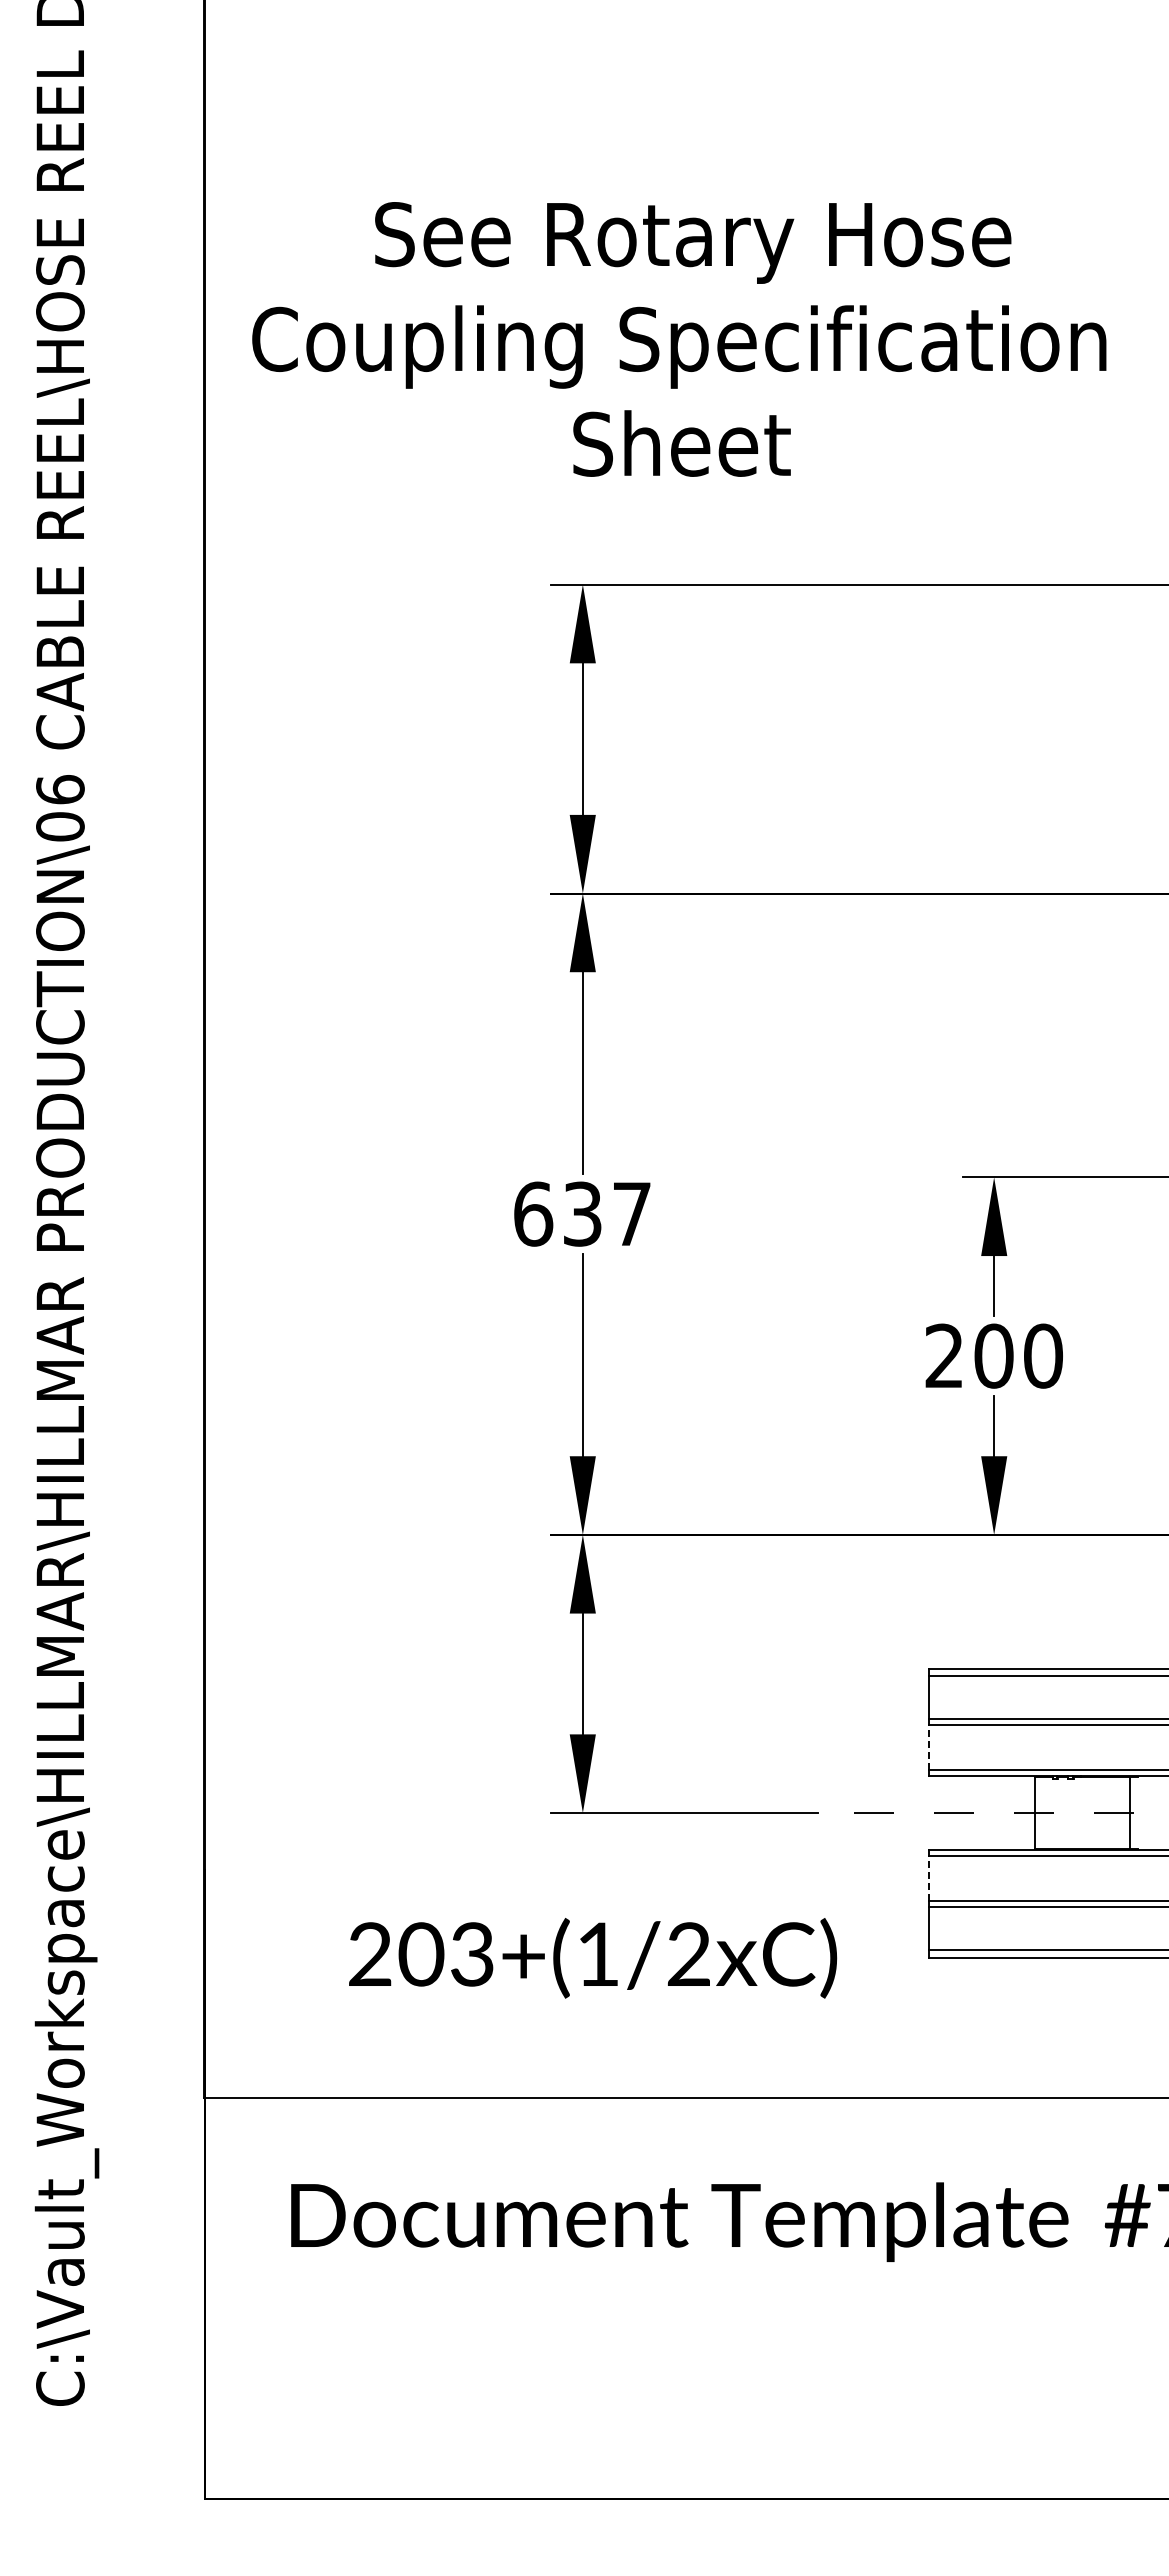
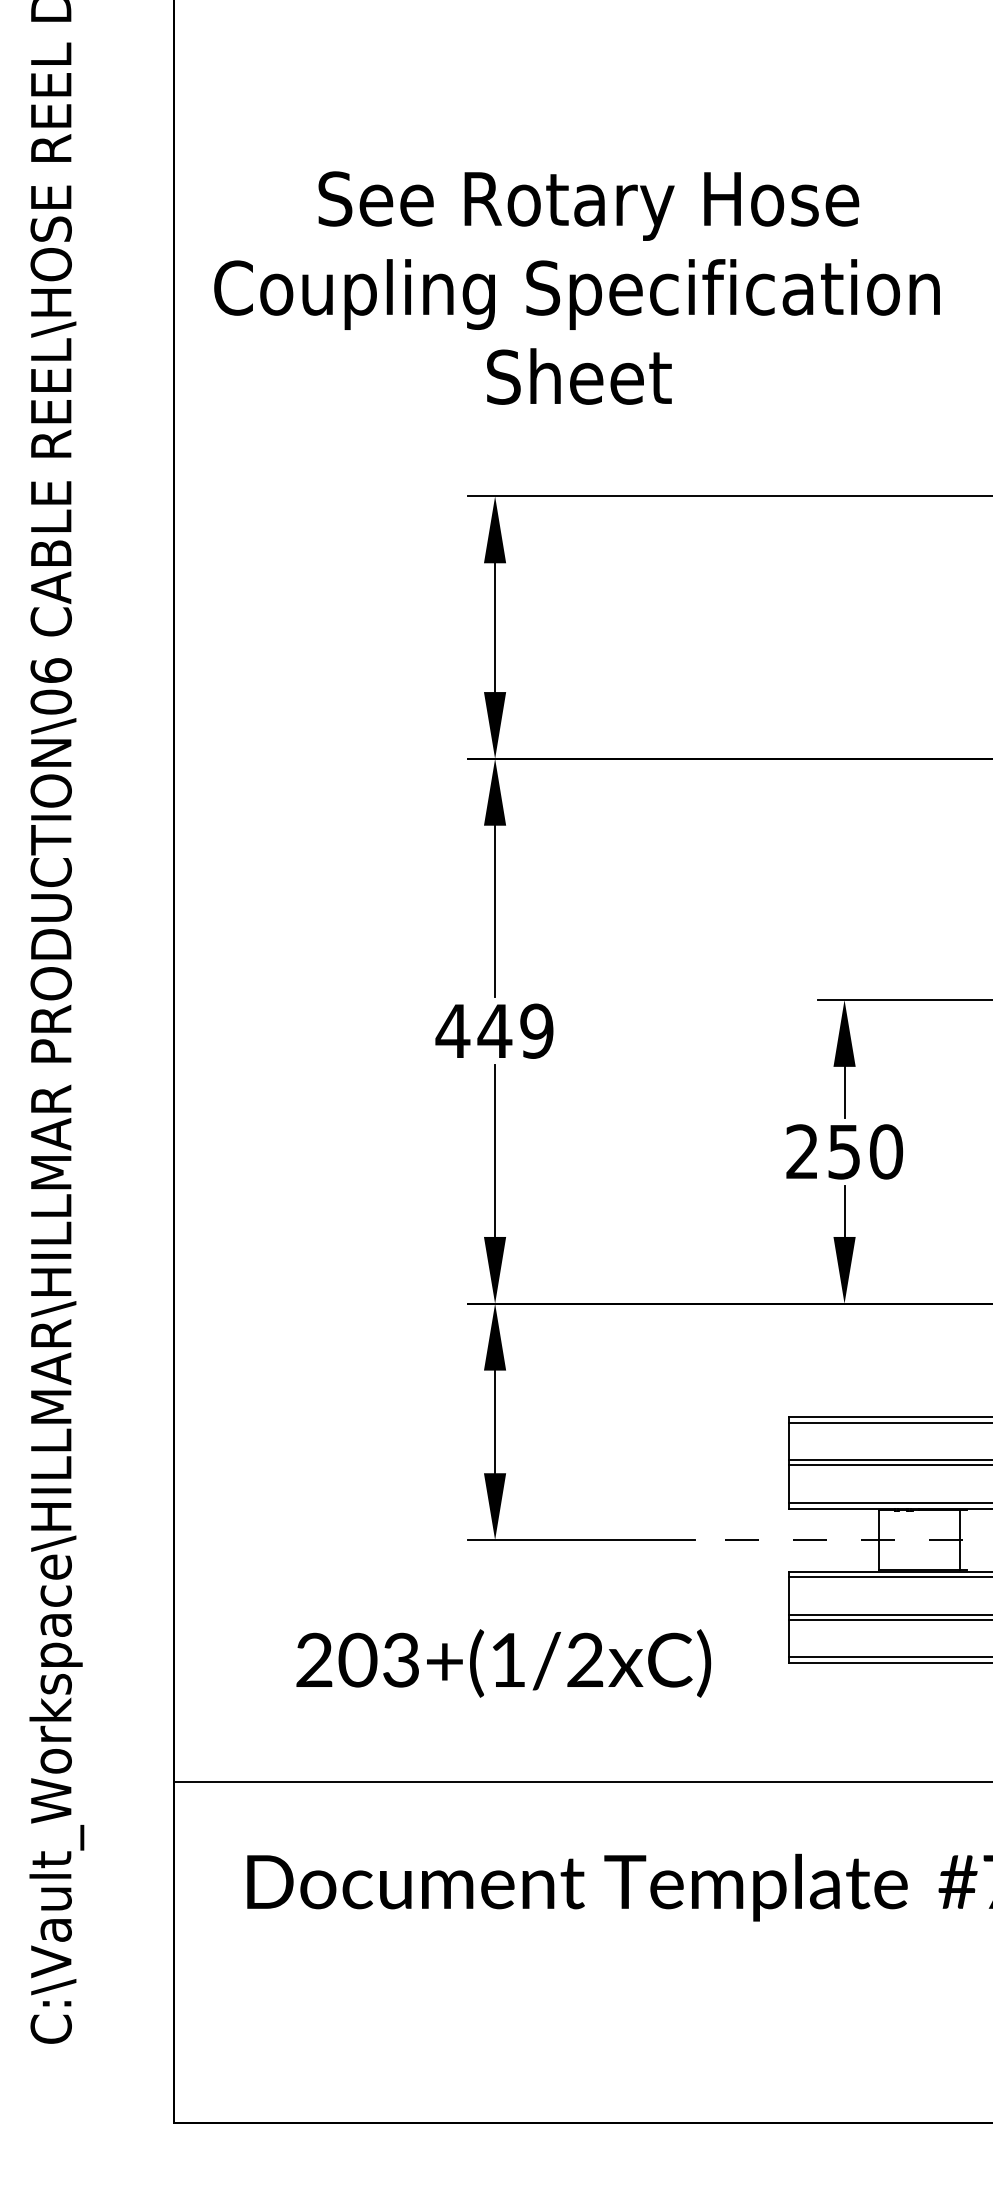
text: (581, 1213) -> (493, 1030), 637 -> 449
text: (993, 1355) -> (843, 1151), 200 -> 250
line: (928, 1747) -> (788, 1484), dashed -> solid
line: (928, 1878) -> (788, 1595), dashed -> solid

